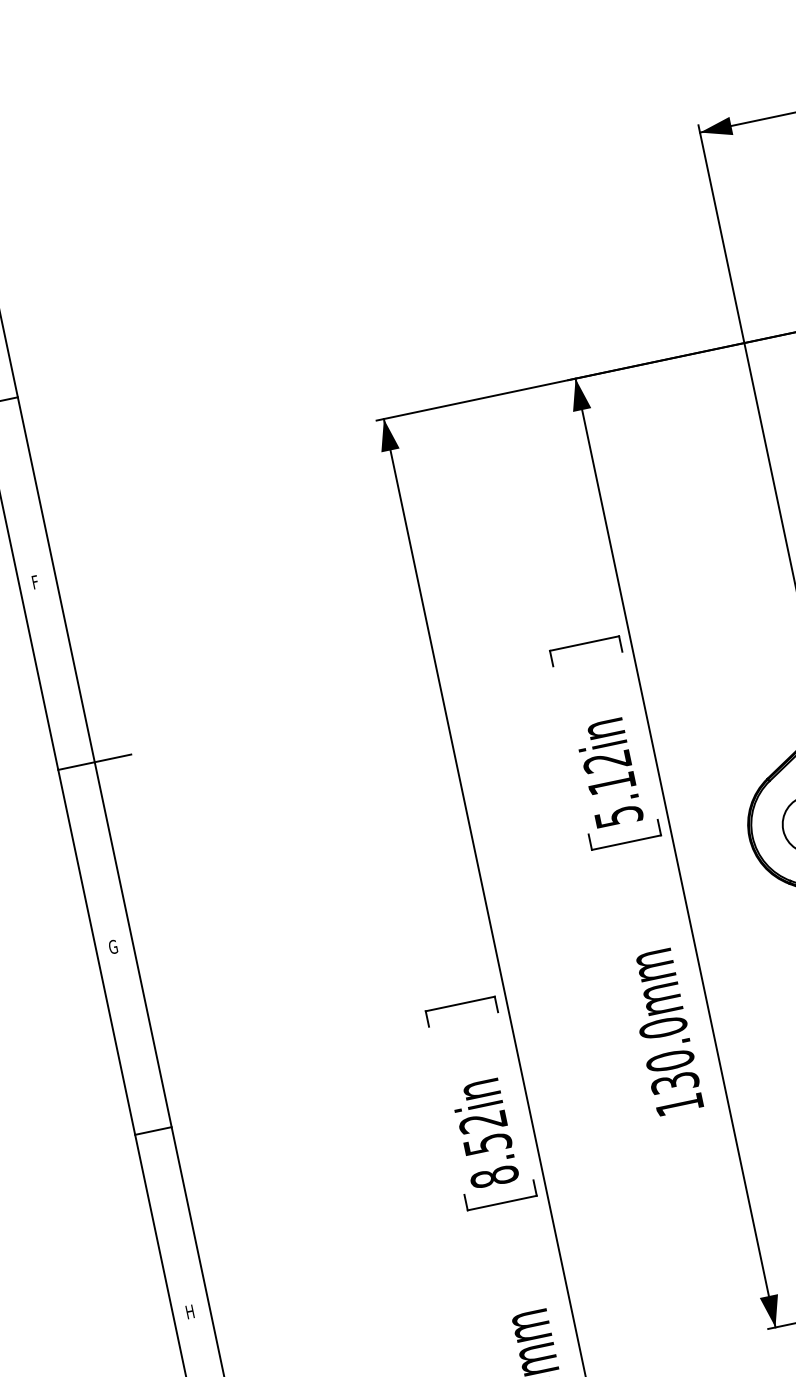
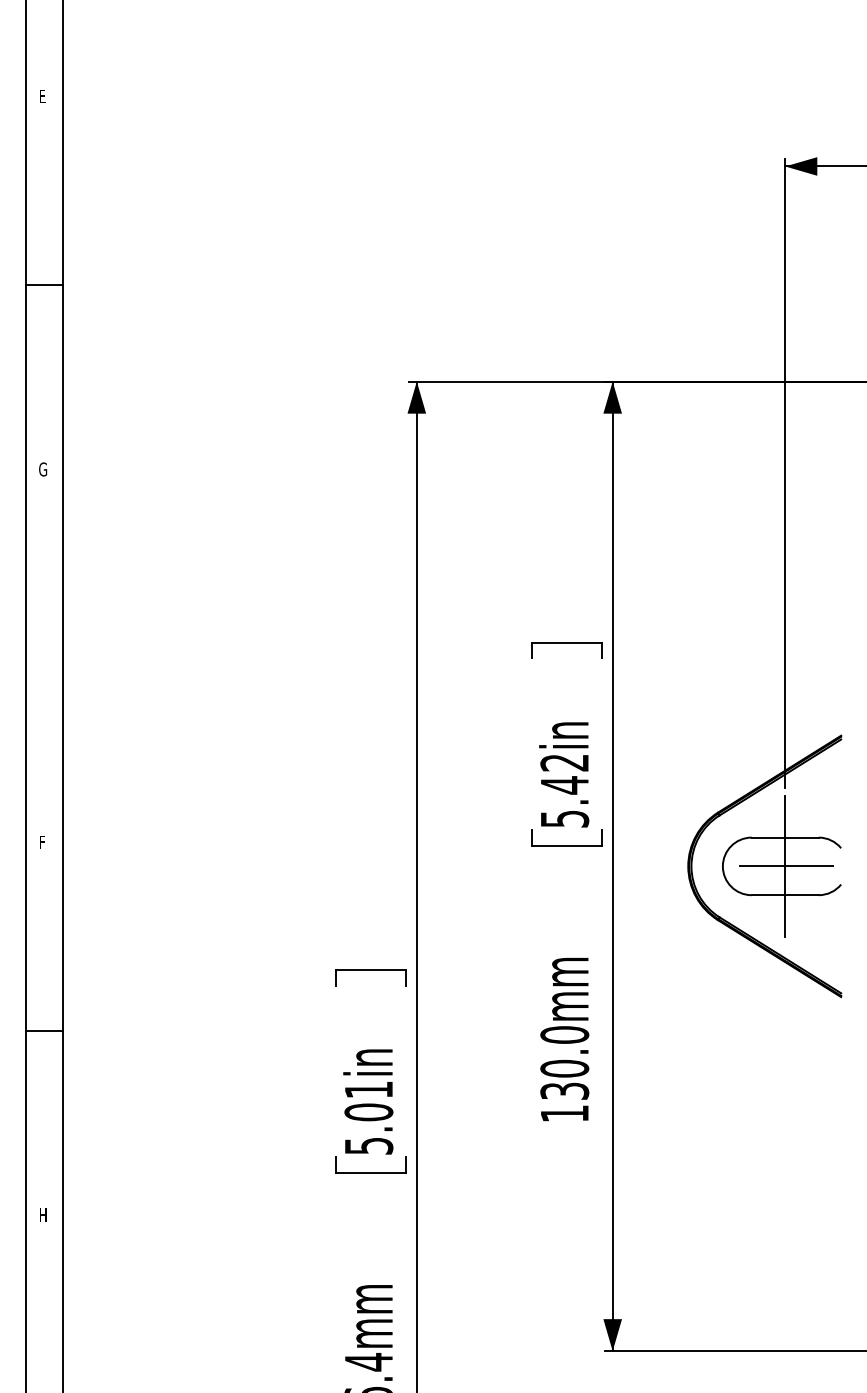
text: (36, 582) -> (43, 469), F -> G
line: (94, 762) -> (62, 657), removed
text: (611, 783) -> (564, 785), 5.12in -> 5.42in
text: (113, 947) -> (43, 842), G -> F
text: (488, 1150) -> (368, 1118), 8.52in -> 5.01in

